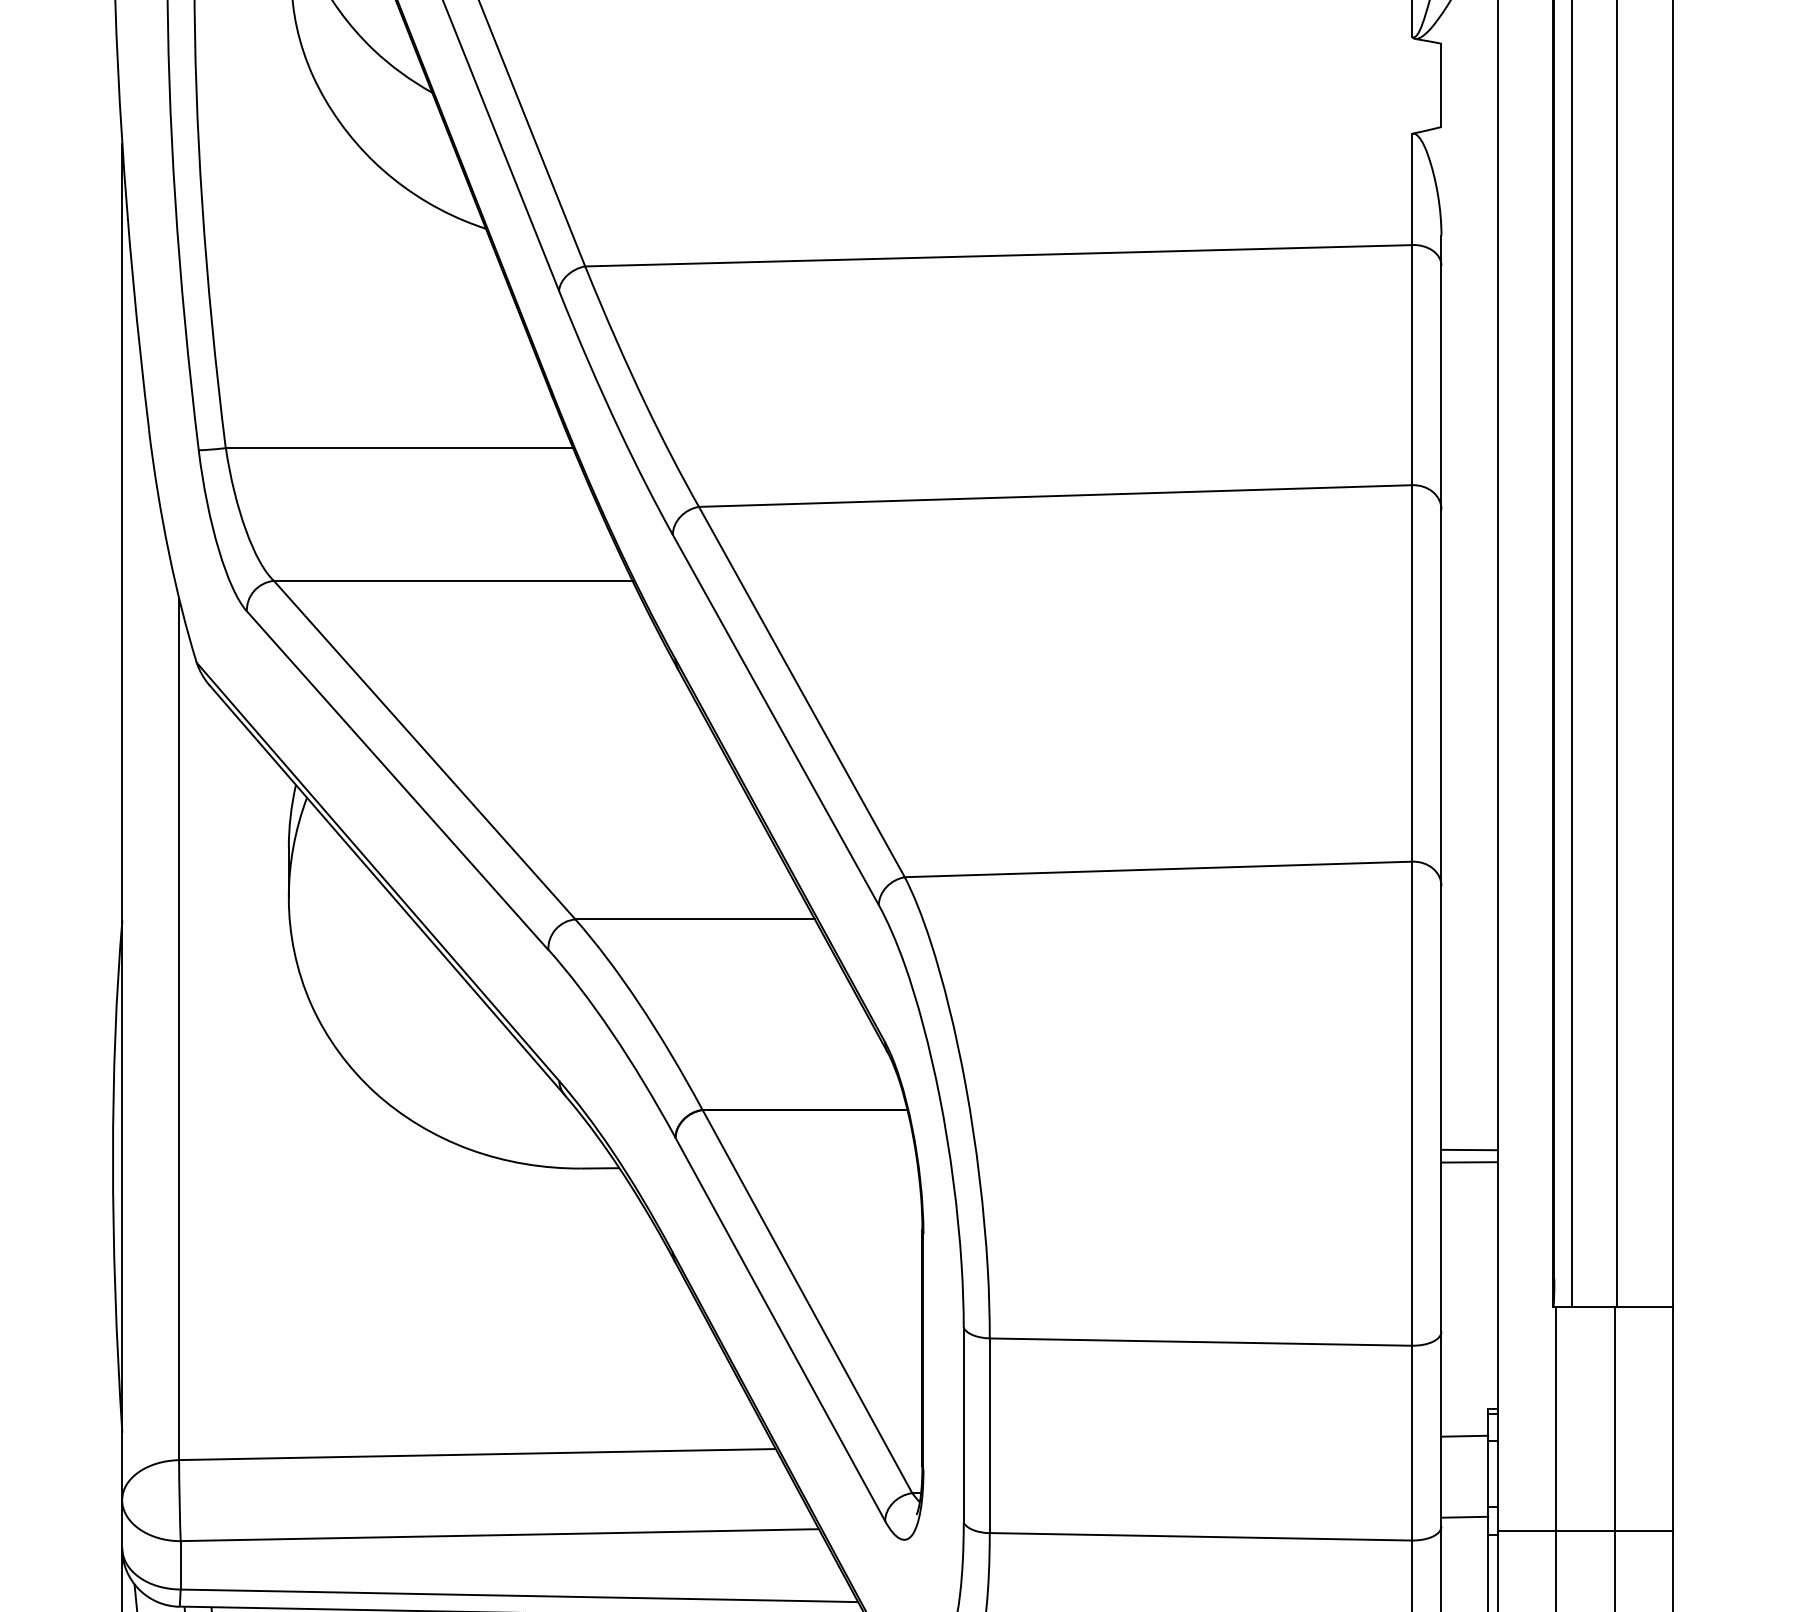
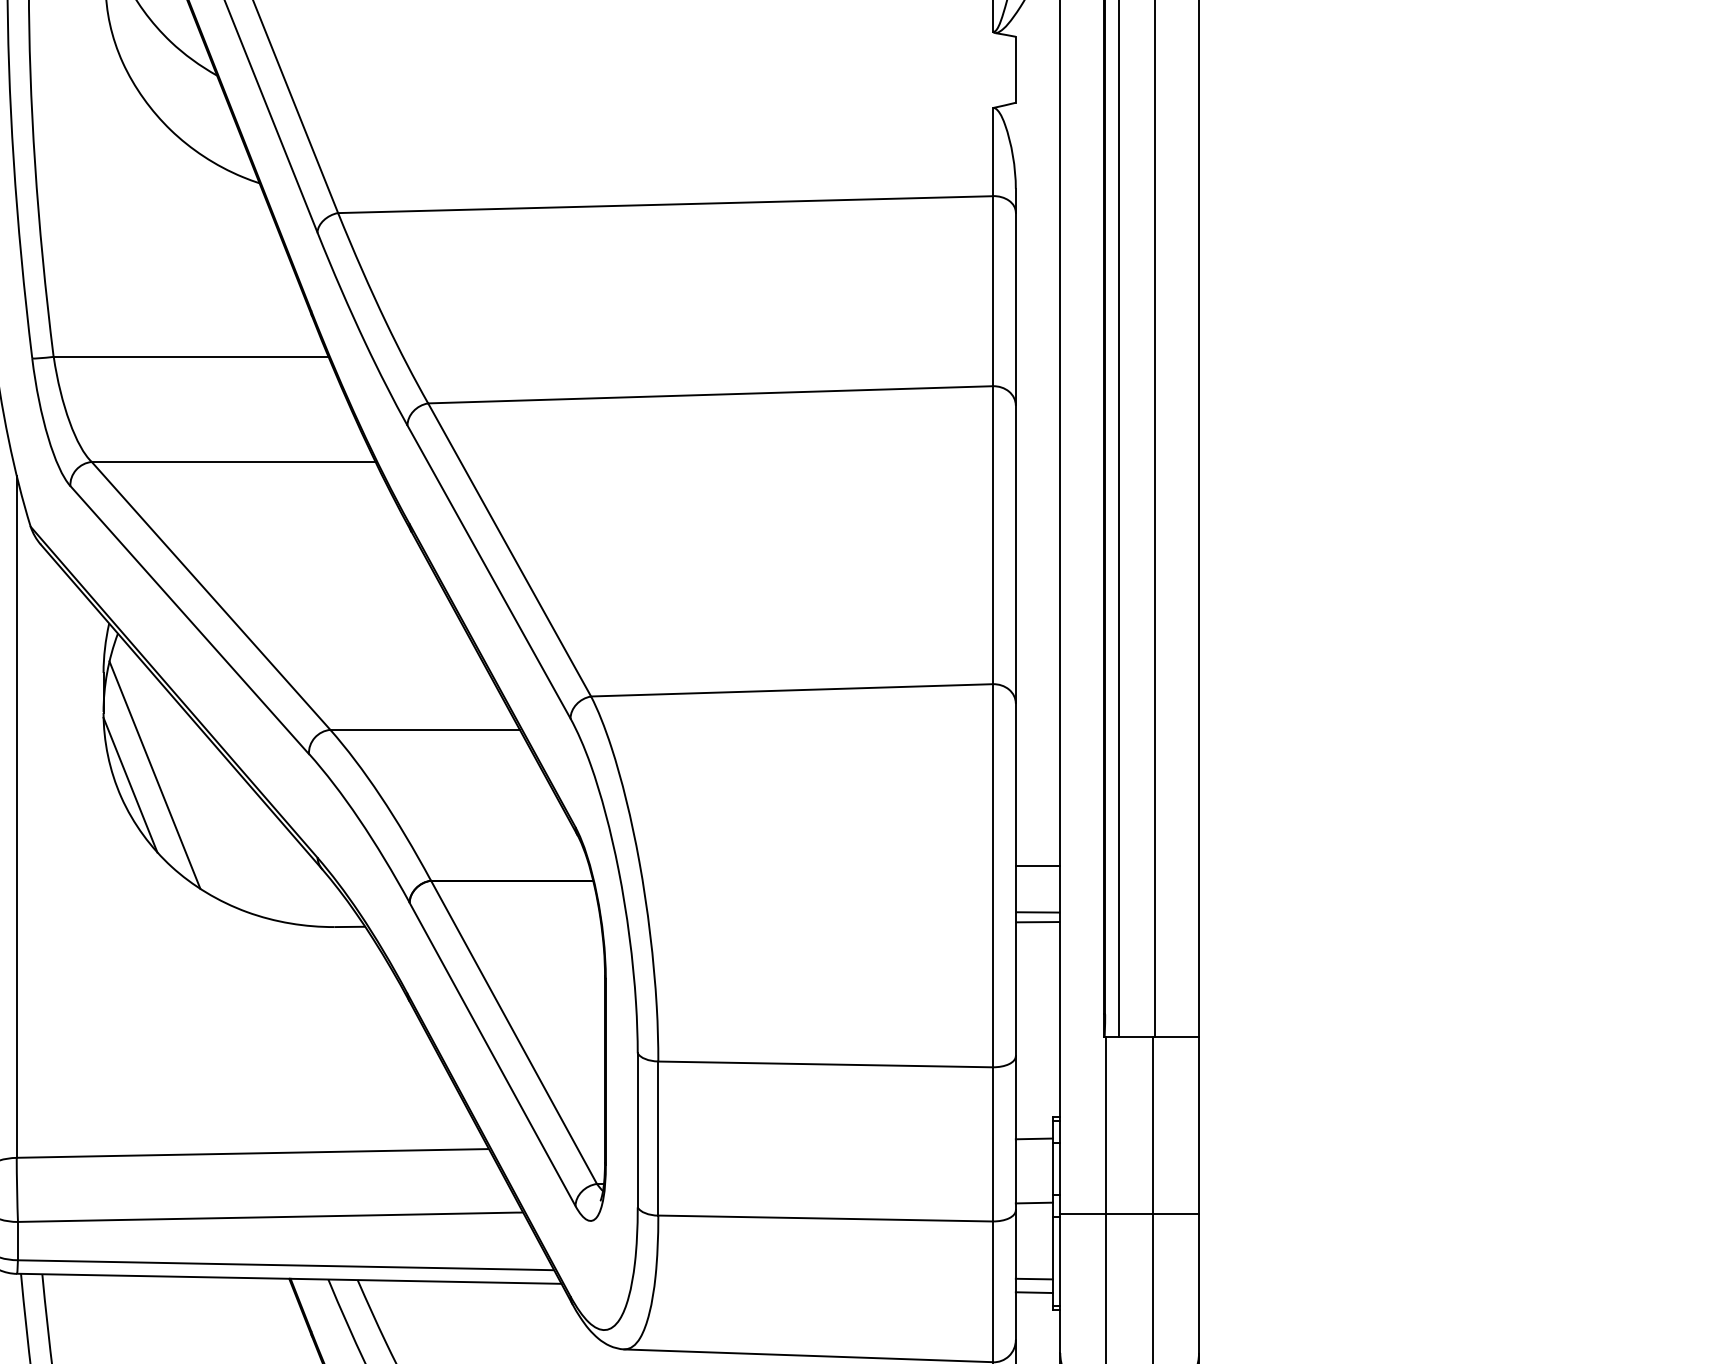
line: (353, 975) -> (154, 774), added
line: (322, 988) -> (130, 784), added
line: (1468, 1092) -> (1037, 866), added

